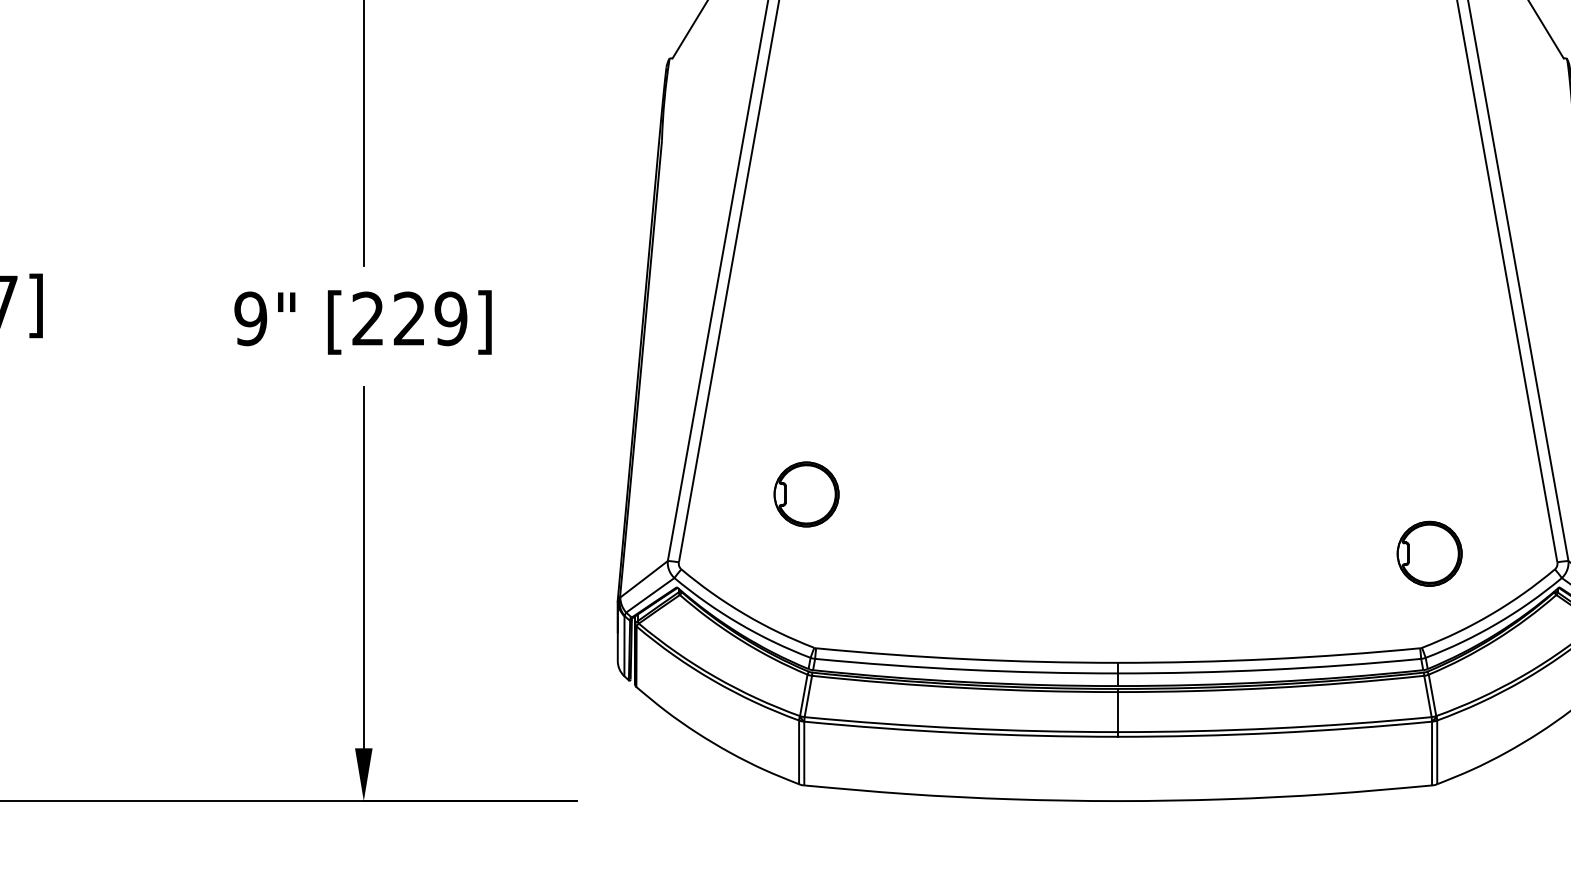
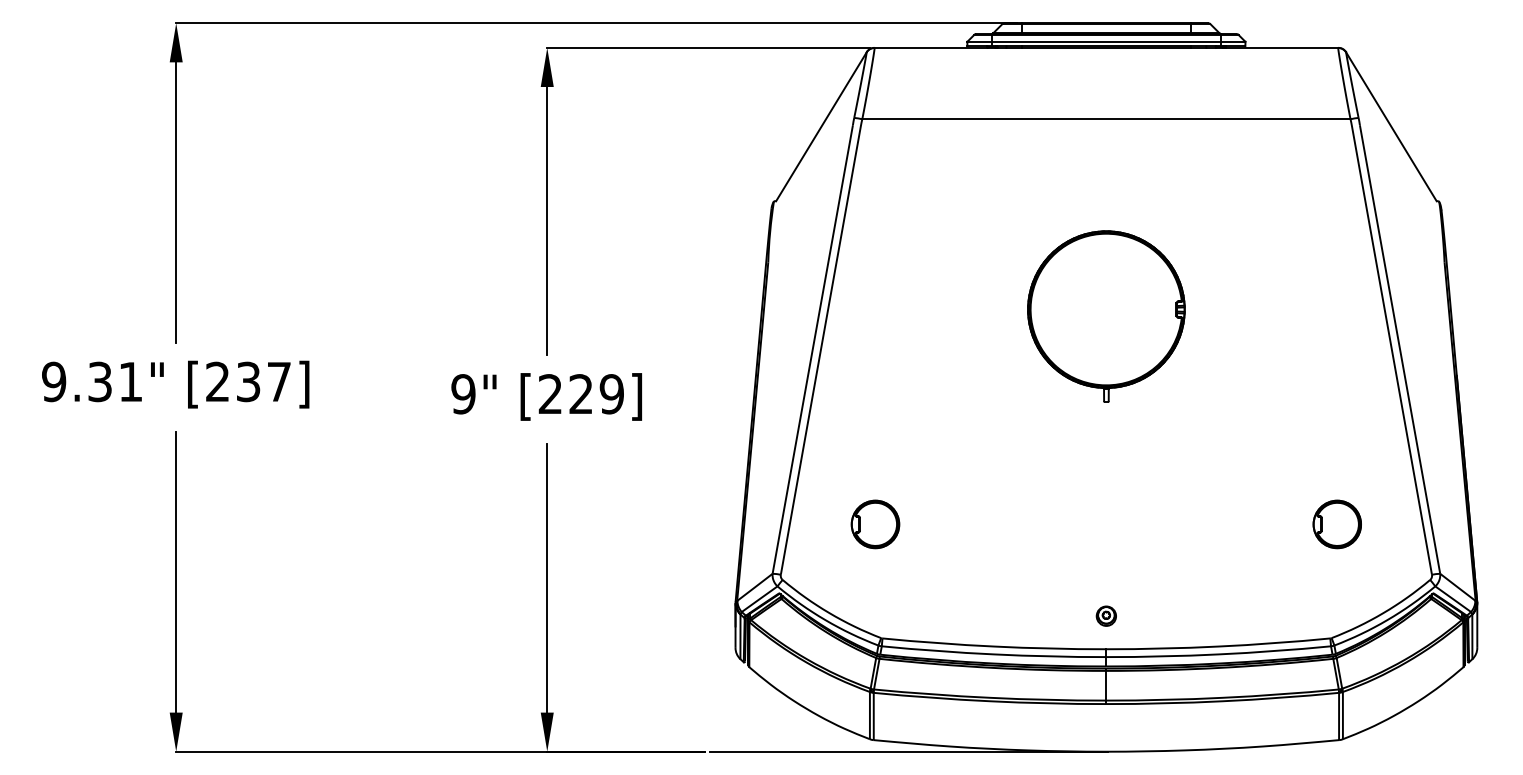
part: (1118, 213) -> (1106, 316), added
part: (1428, 553) -> (1336, 524), moved
part: (1116, 617) -> (1105, 615), added
line: (851, 800) -> (908, 751), added

